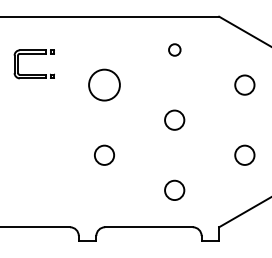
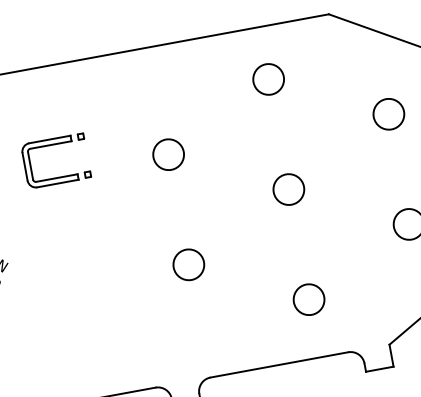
circle: (174, 49) -> (268, 78), size x1.67
part: (33, 54) -> (51, 145), moved
circle: (104, 84) -> (168, 153), size x0.62

